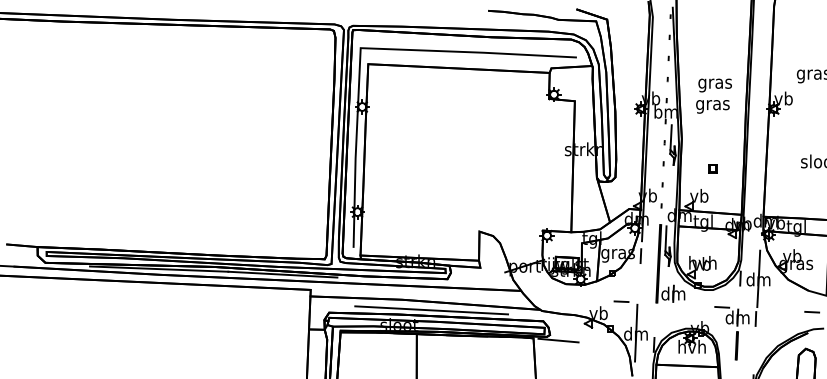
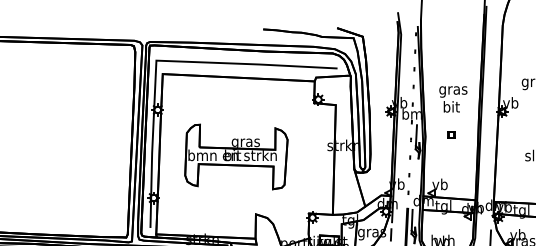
text: (712, 104) -> (451, 107), gras -> bit
part: (456, 162) -> (236, 156), added
part: (712, 168) -> (451, 134), moved

